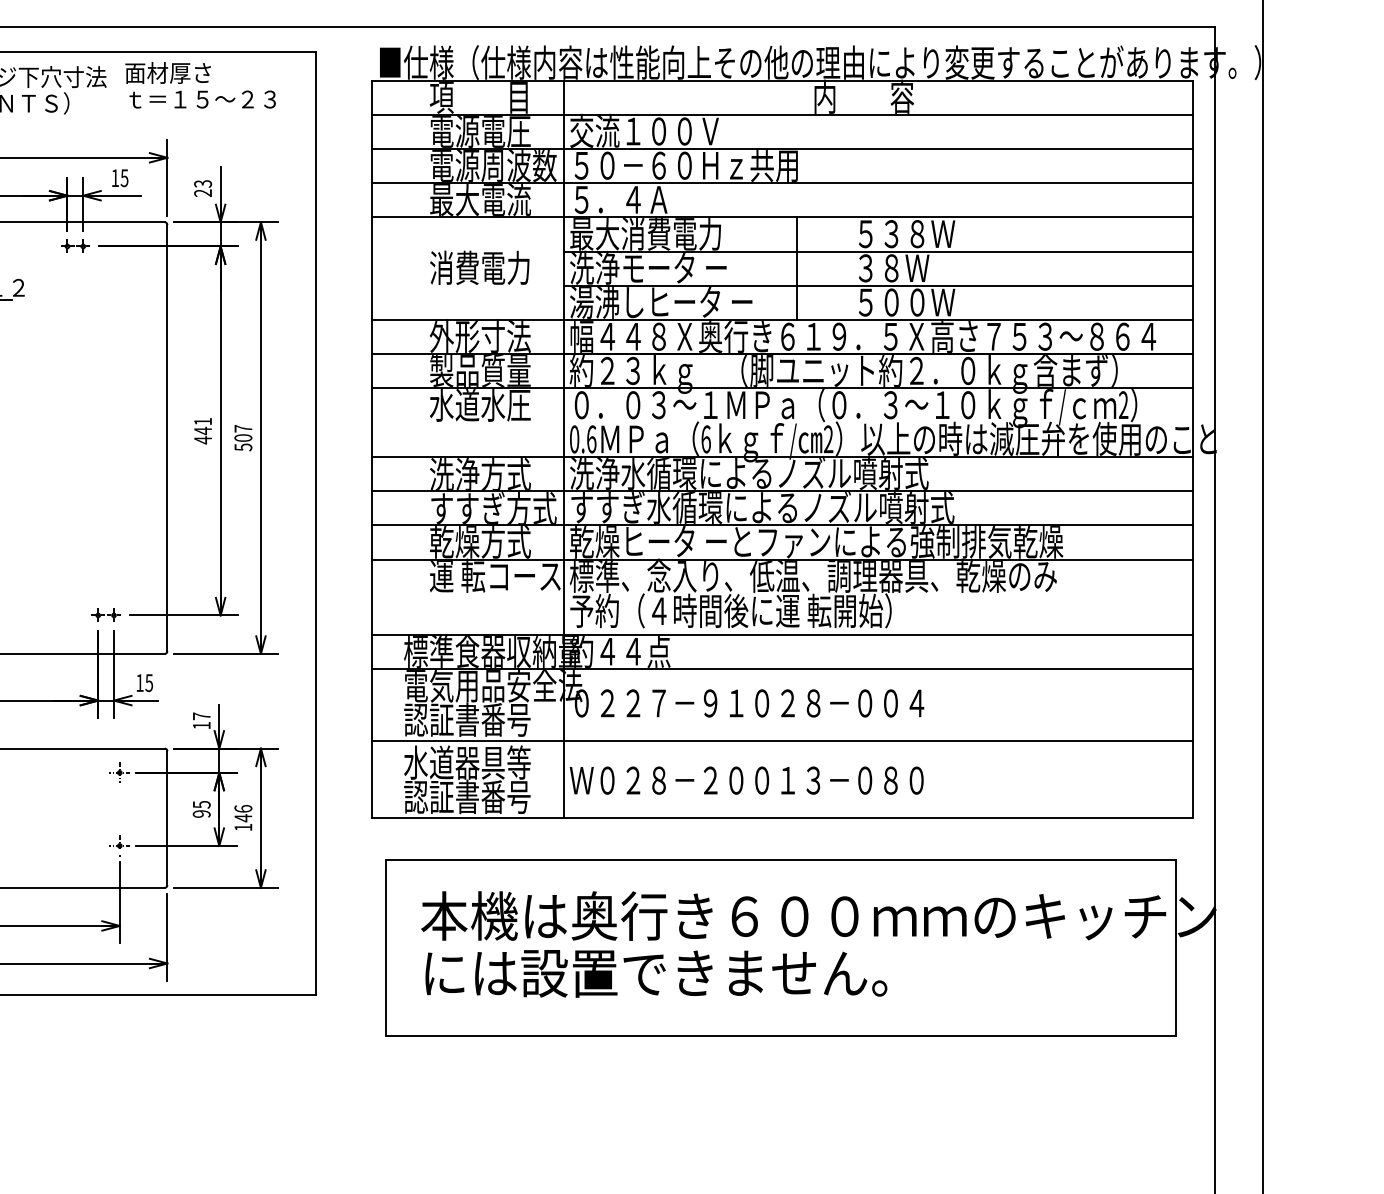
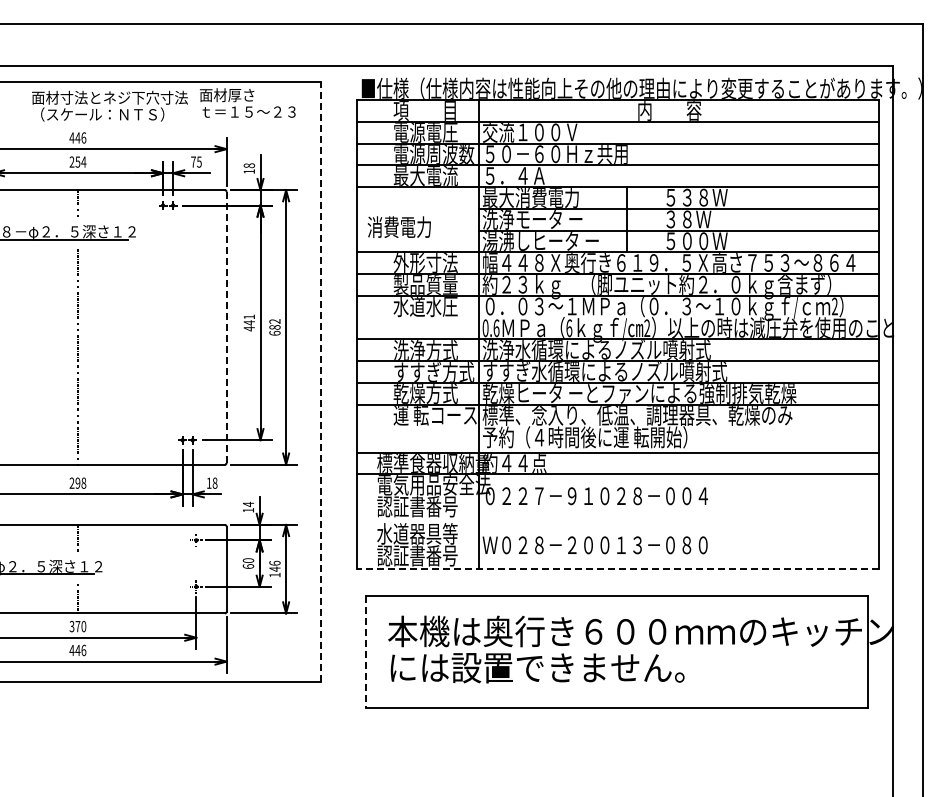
text: (115, 177) -> (193, 161), 15 -> 75
text: (201, 188) -> (248, 168), 23 -> 18
text: (480, 266) -> (399, 226), moved
line: (167, 438) -> (226, 327), solid -> dashed
text: (242, 438) -> (274, 327), 507 -> 682
line: (314, 524) -> (320, 382), solid -> dashed
text: (148, 681) -> (214, 482), 15 -> 18
text: (201, 716) -> (248, 504), 17 -> 14
line: (781, 741) -> (617, 520), removed
text: (201, 809) -> (248, 563), 95 -> 60
line: (781, 818) -> (617, 569), solid -> dashed
line: (385, 947) -> (365, 651), solid -> dashed

